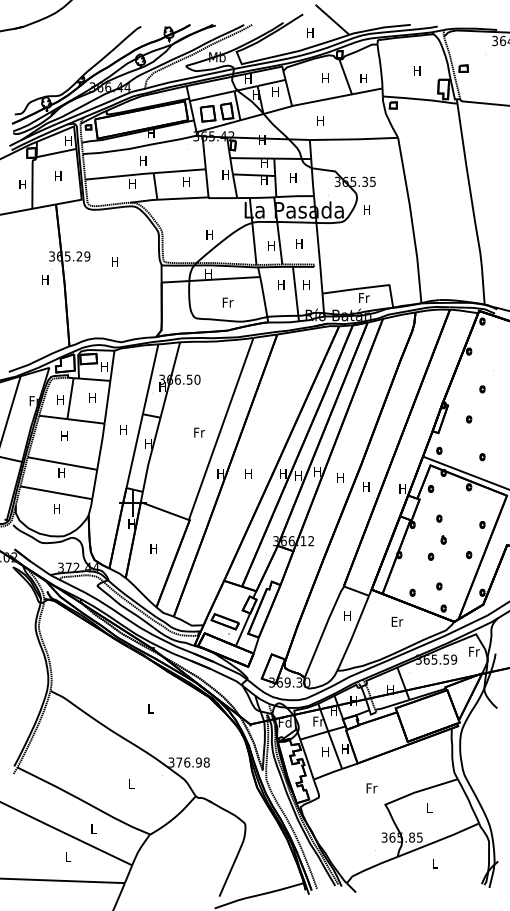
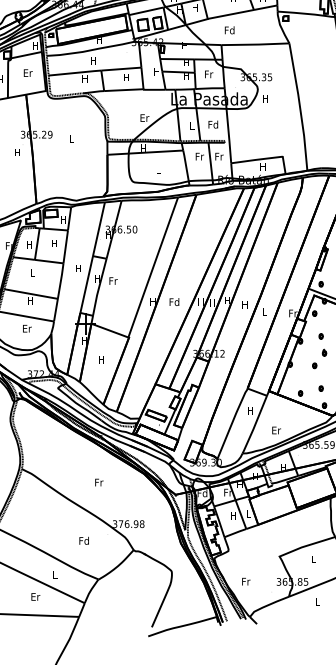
text: (320, 120) -> (229, 30), H -> Fd
text: (58, 176) -> (28, 73), H -> Er
text: (293, 177) -> (208, 73), H -> Fr
text: (210, 234) -> (145, 117), H -> Er
text: (299, 243) -> (213, 124), H -> Fd
text: (271, 245) -> (191, 126), H -> L
text: (114, 261) -> (71, 138), H -> L
text: (281, 284) -> (199, 156), H -> Fr
text: (306, 284) -> (218, 156), H -> Fr
text: (364, 297) -> (263, 166), Fr -> H
text: (227, 302) -> (158, 170), Fr -> L
text: (199, 432) -> (113, 280), moved
text: (64, 435) -> (32, 272), H -> L
text: (248, 473) -> (174, 301), H -> Fd
text: (366, 486) -> (265, 311), H -> L
text: (402, 488) -> (292, 313), H -> Fr
text: (57, 508) -> (27, 328), H -> Er
text: (397, 621) -> (276, 430), moved
text: (150, 708) -> (98, 482), L -> Fr
text: (345, 748) -> (248, 513), H -> L
text: (131, 784) -> (84, 541), L -> Fd
text: (371, 788) -> (245, 581), moved
text: (68, 857) -> (35, 597), L -> Er

